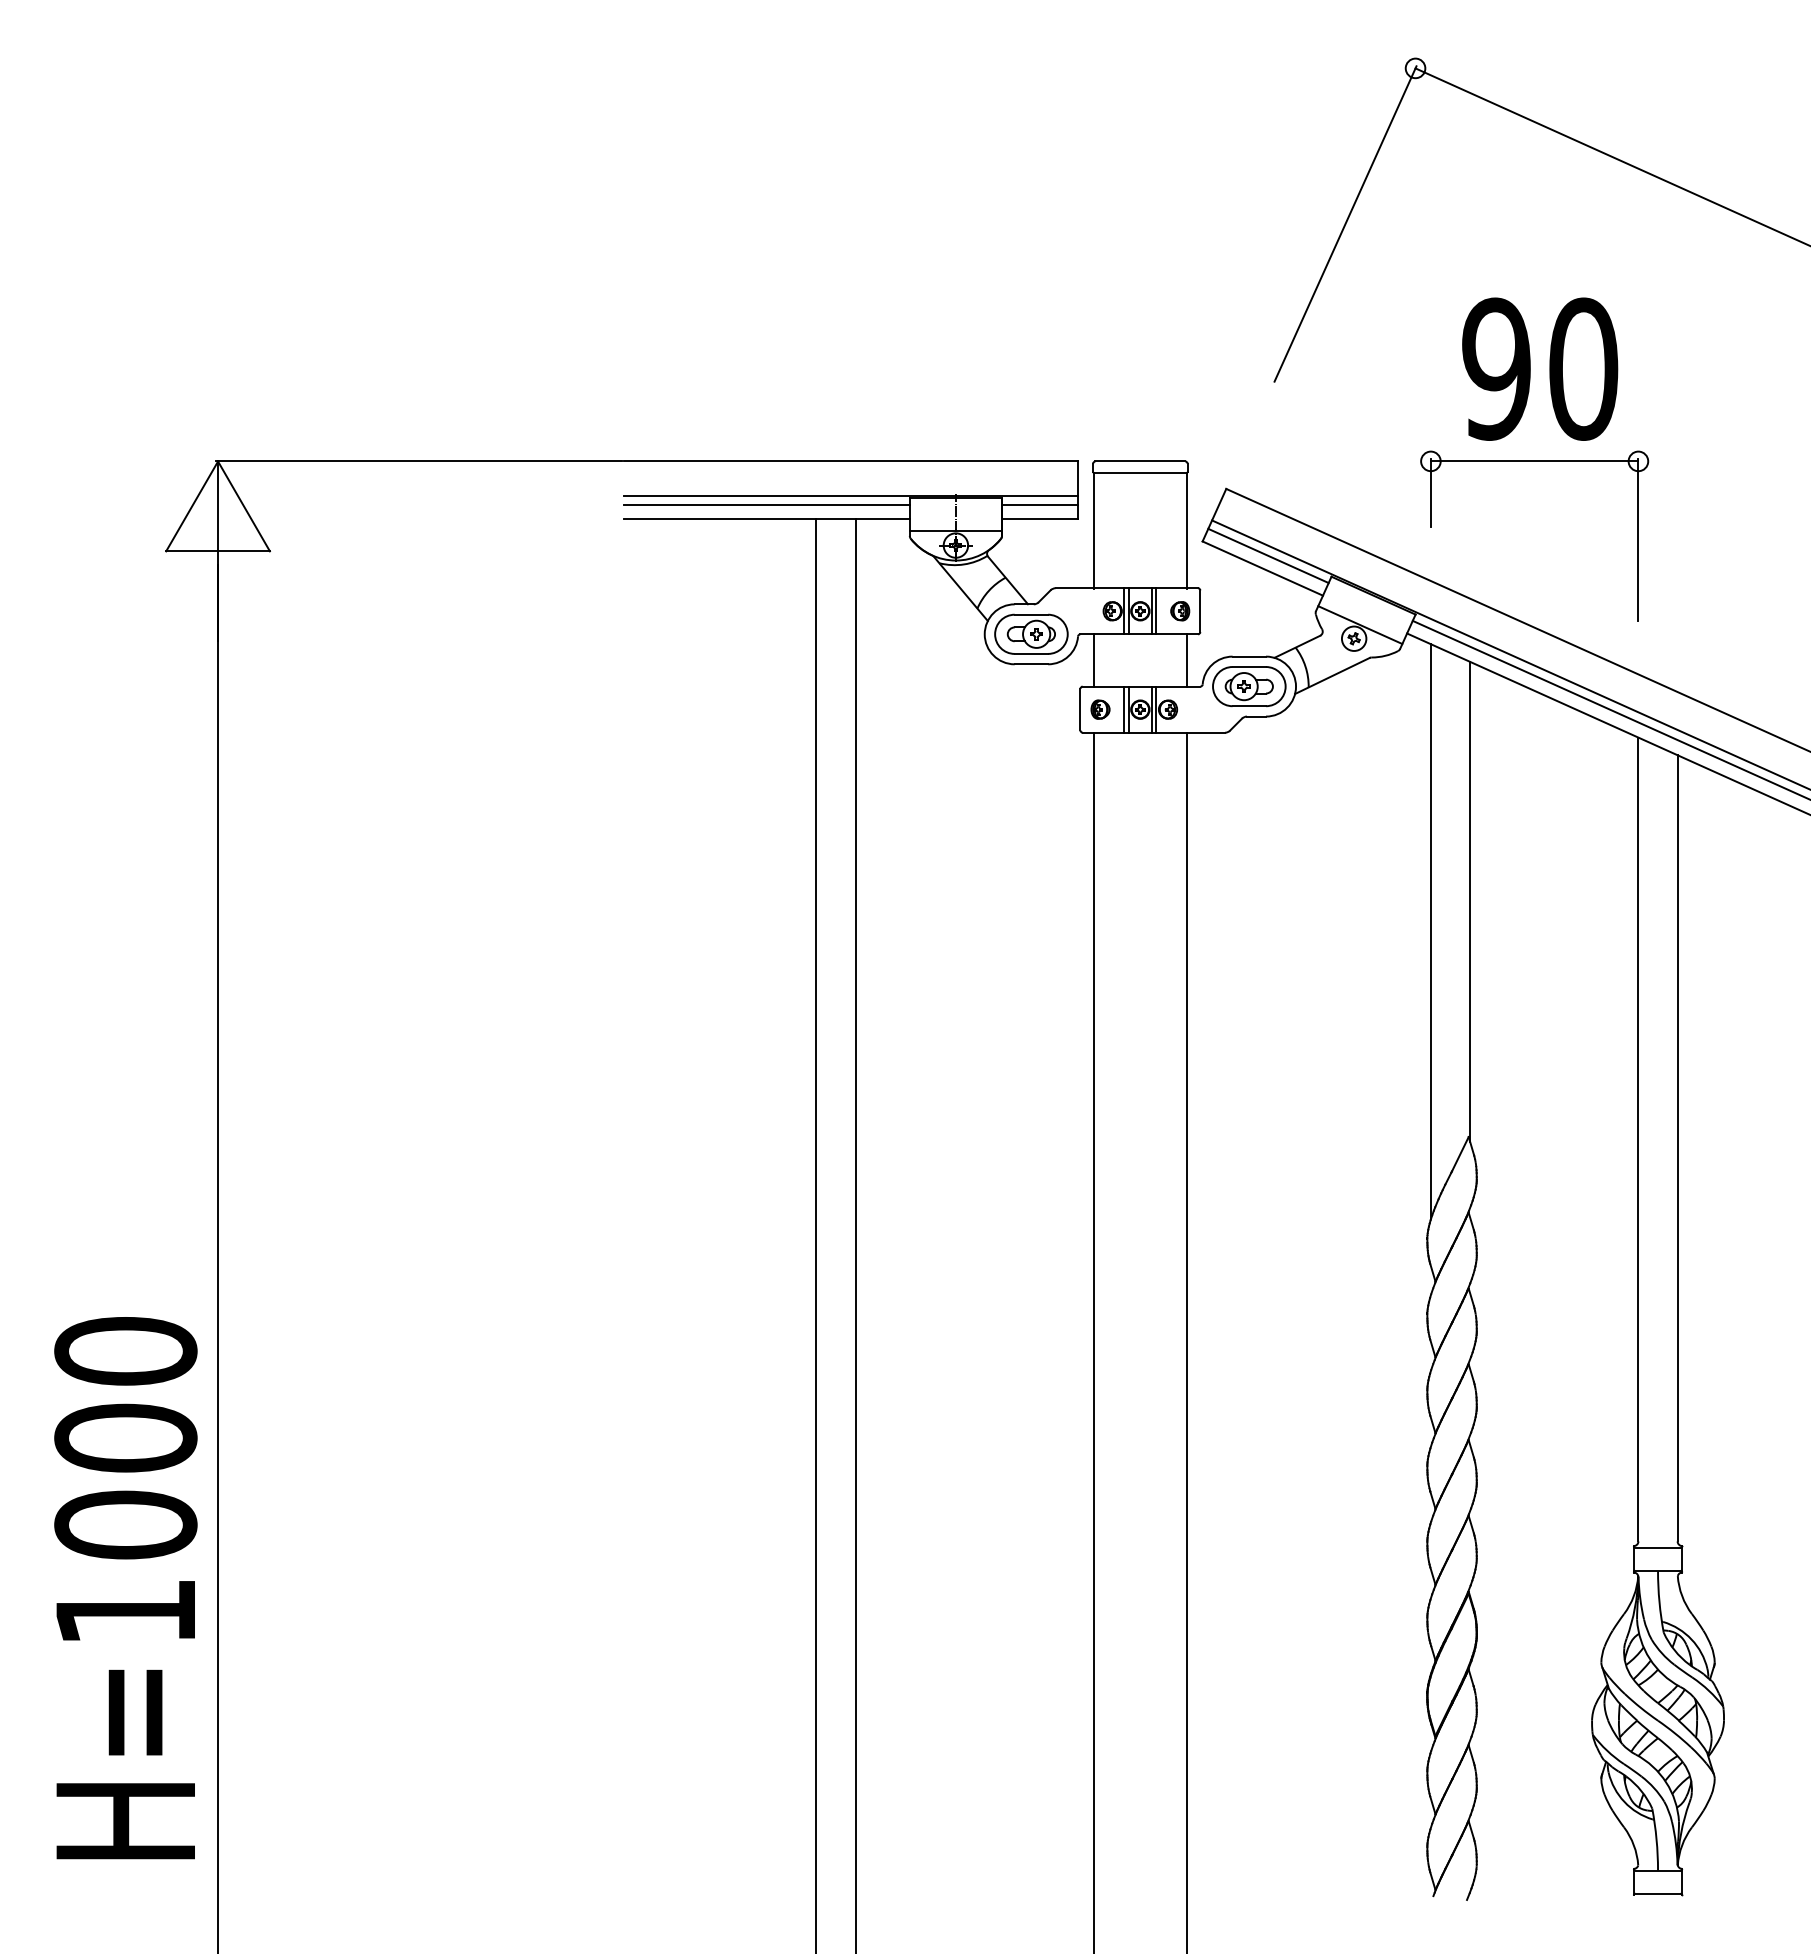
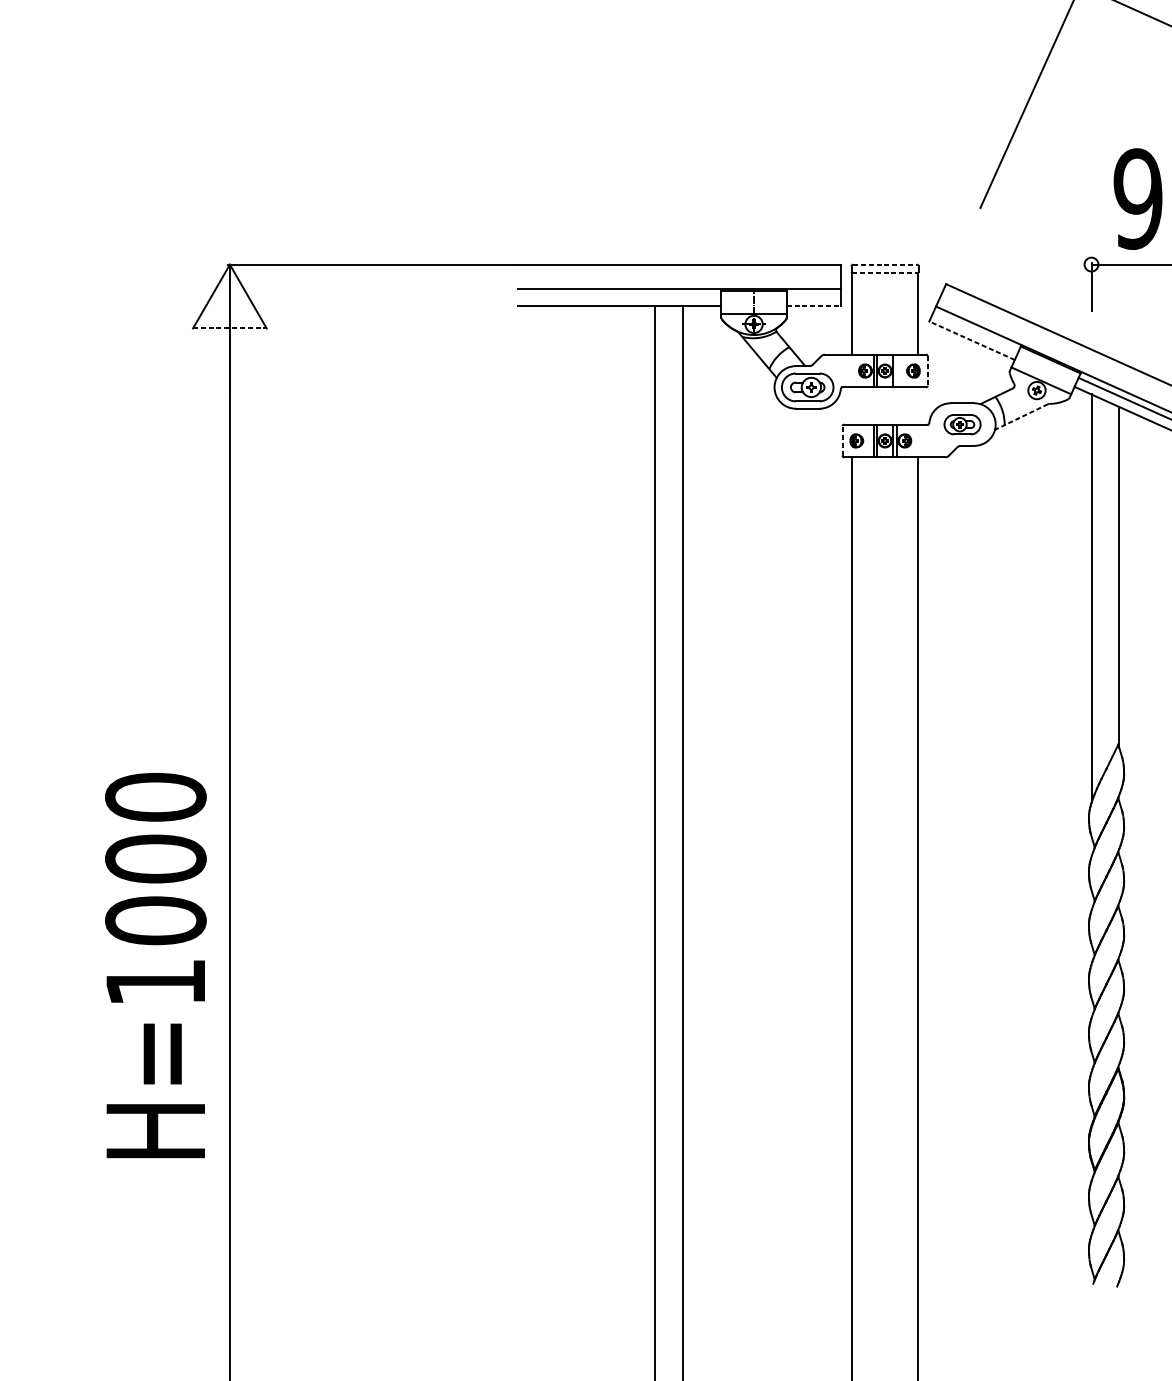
line: (1140, 461) -> (885, 264), solid -> dashed
line: (1140, 473) -> (885, 273), solid -> dashed
line: (766, 505) -> (619, 295), removed
line: (1040, 505) -> (814, 295), removed
line: (1040, 519) -> (814, 305), solid -> dashed
line: (218, 551) -> (230, 328), solid -> dashed
line: (1268, 555) -> (976, 331), removed
line: (1262, 568) -> (971, 340), solid -> dashed
line: (1156, 611) -> (896, 371), removed
line: (1200, 611) -> (927, 371), solid -> dashed
line: (1093, 660) -> (851, 406), removed
line: (1187, 660) -> (918, 406), removed
line: (1331, 676) -> (1020, 417), solid -> dashed
part: (1249, 686) -> (962, 424), size x0.7
line: (1080, 709) -> (842, 440), solid -> dashed
text: (125, 1588) -> (155, 965), moved

